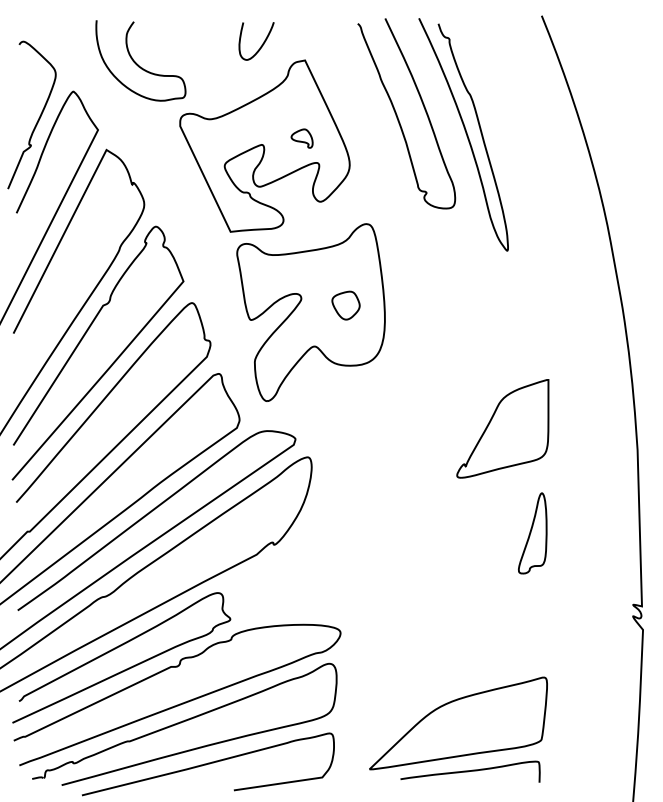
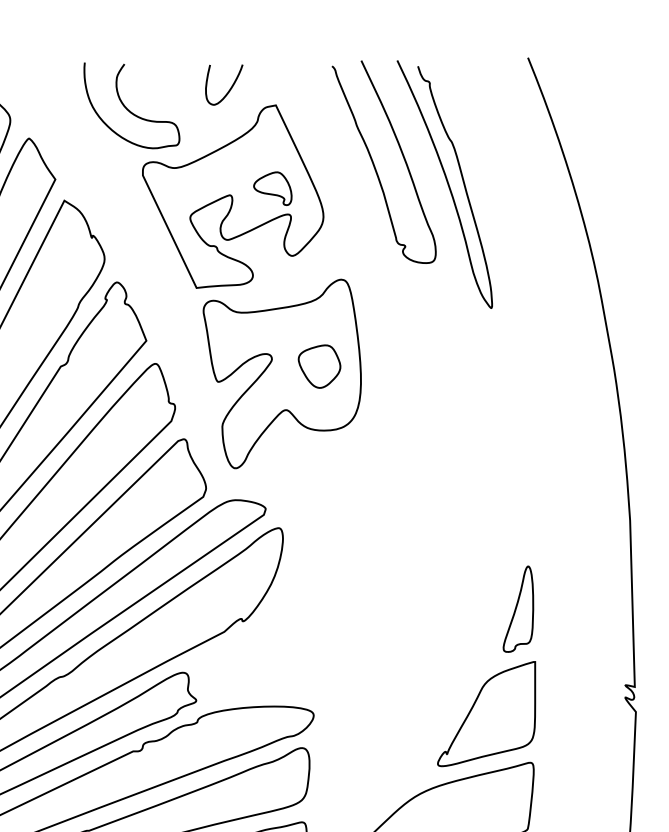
curve: (137, 63) -> (128, 108), moved
part: (301, 138) -> (272, 188), size x1.67
part: (345, 305) -> (318, 366), size x1.43
part: (502, 428) -> (486, 713), moved

